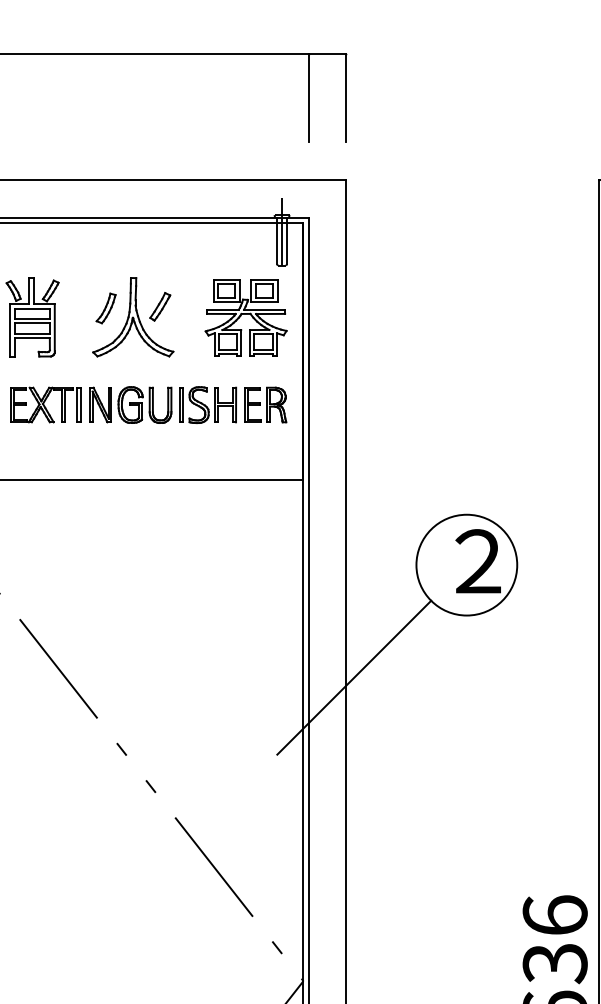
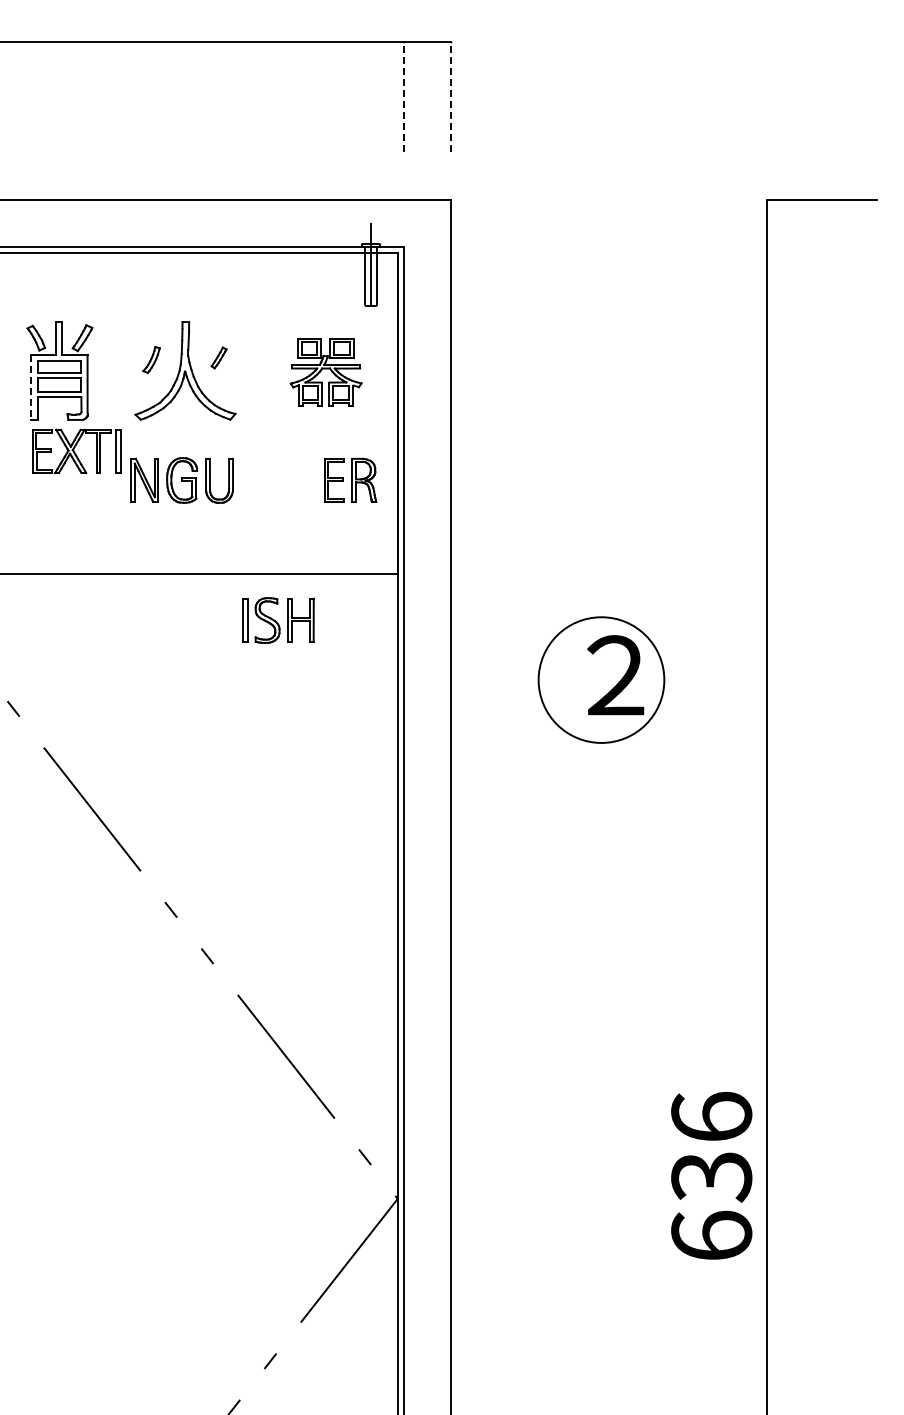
line: (308, 98) -> (404, 97), solid -> dashed
line: (346, 98) -> (451, 97), solid -> dashed
part: (159, 306) -> (218, 357), size x0.6
part: (106, 308) -> (151, 359), size x0.7
part: (245, 318) -> (325, 372), size x0.7
line: (9, 330) -> (31, 387), solid -> dashed
part: (45, 404) -> (76, 450), moved
part: (207, 405) -> (278, 620), moved
line: (354, 677) -> (461, 820), removed

